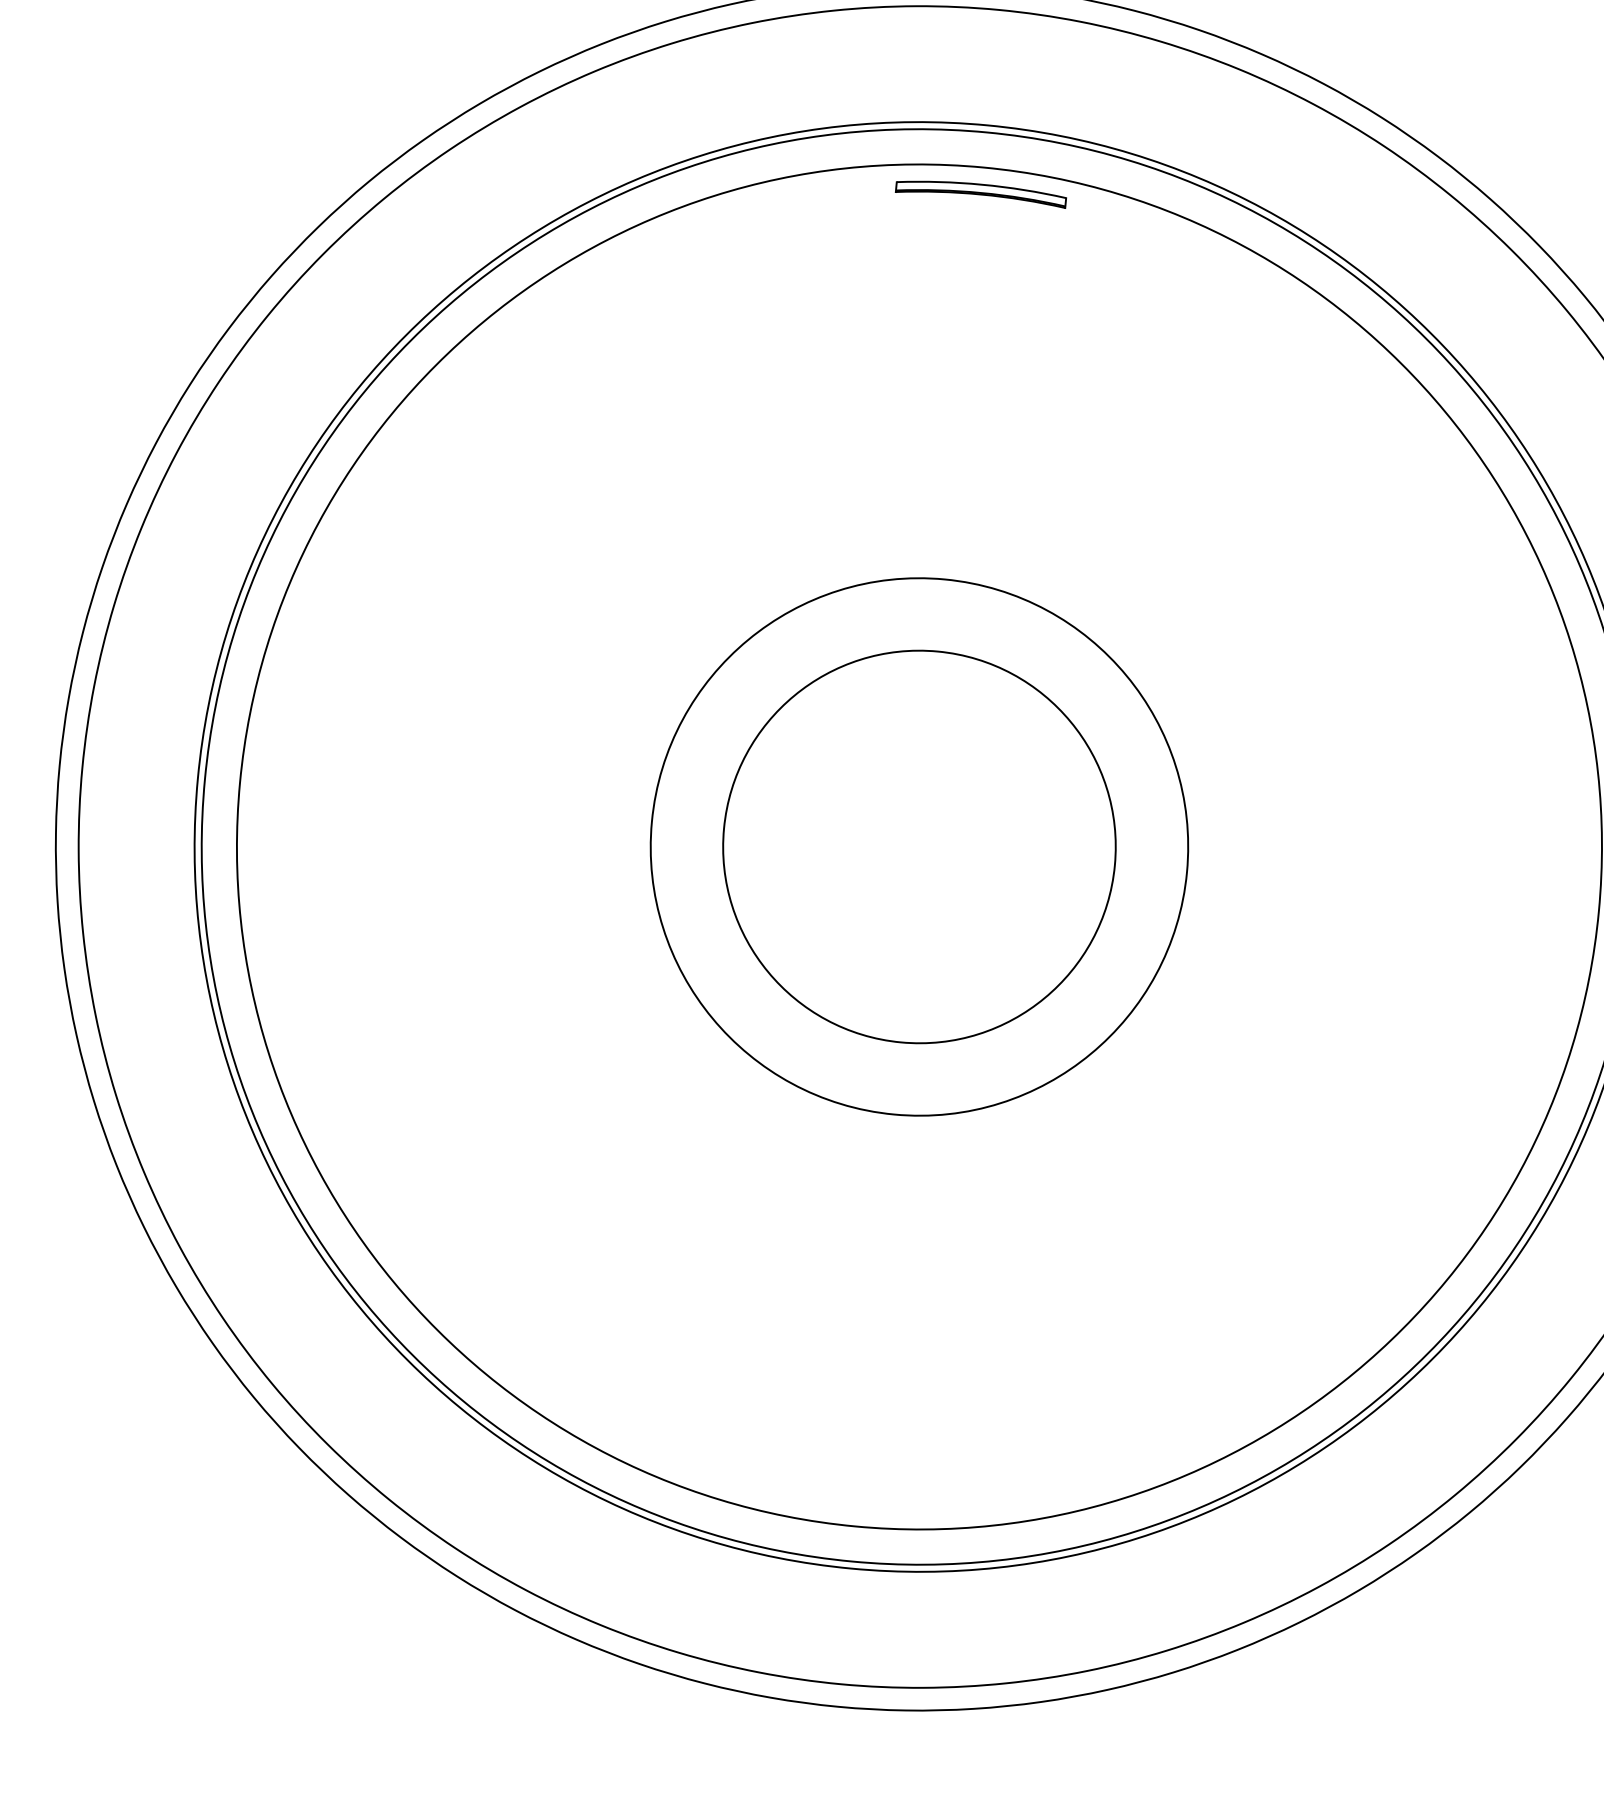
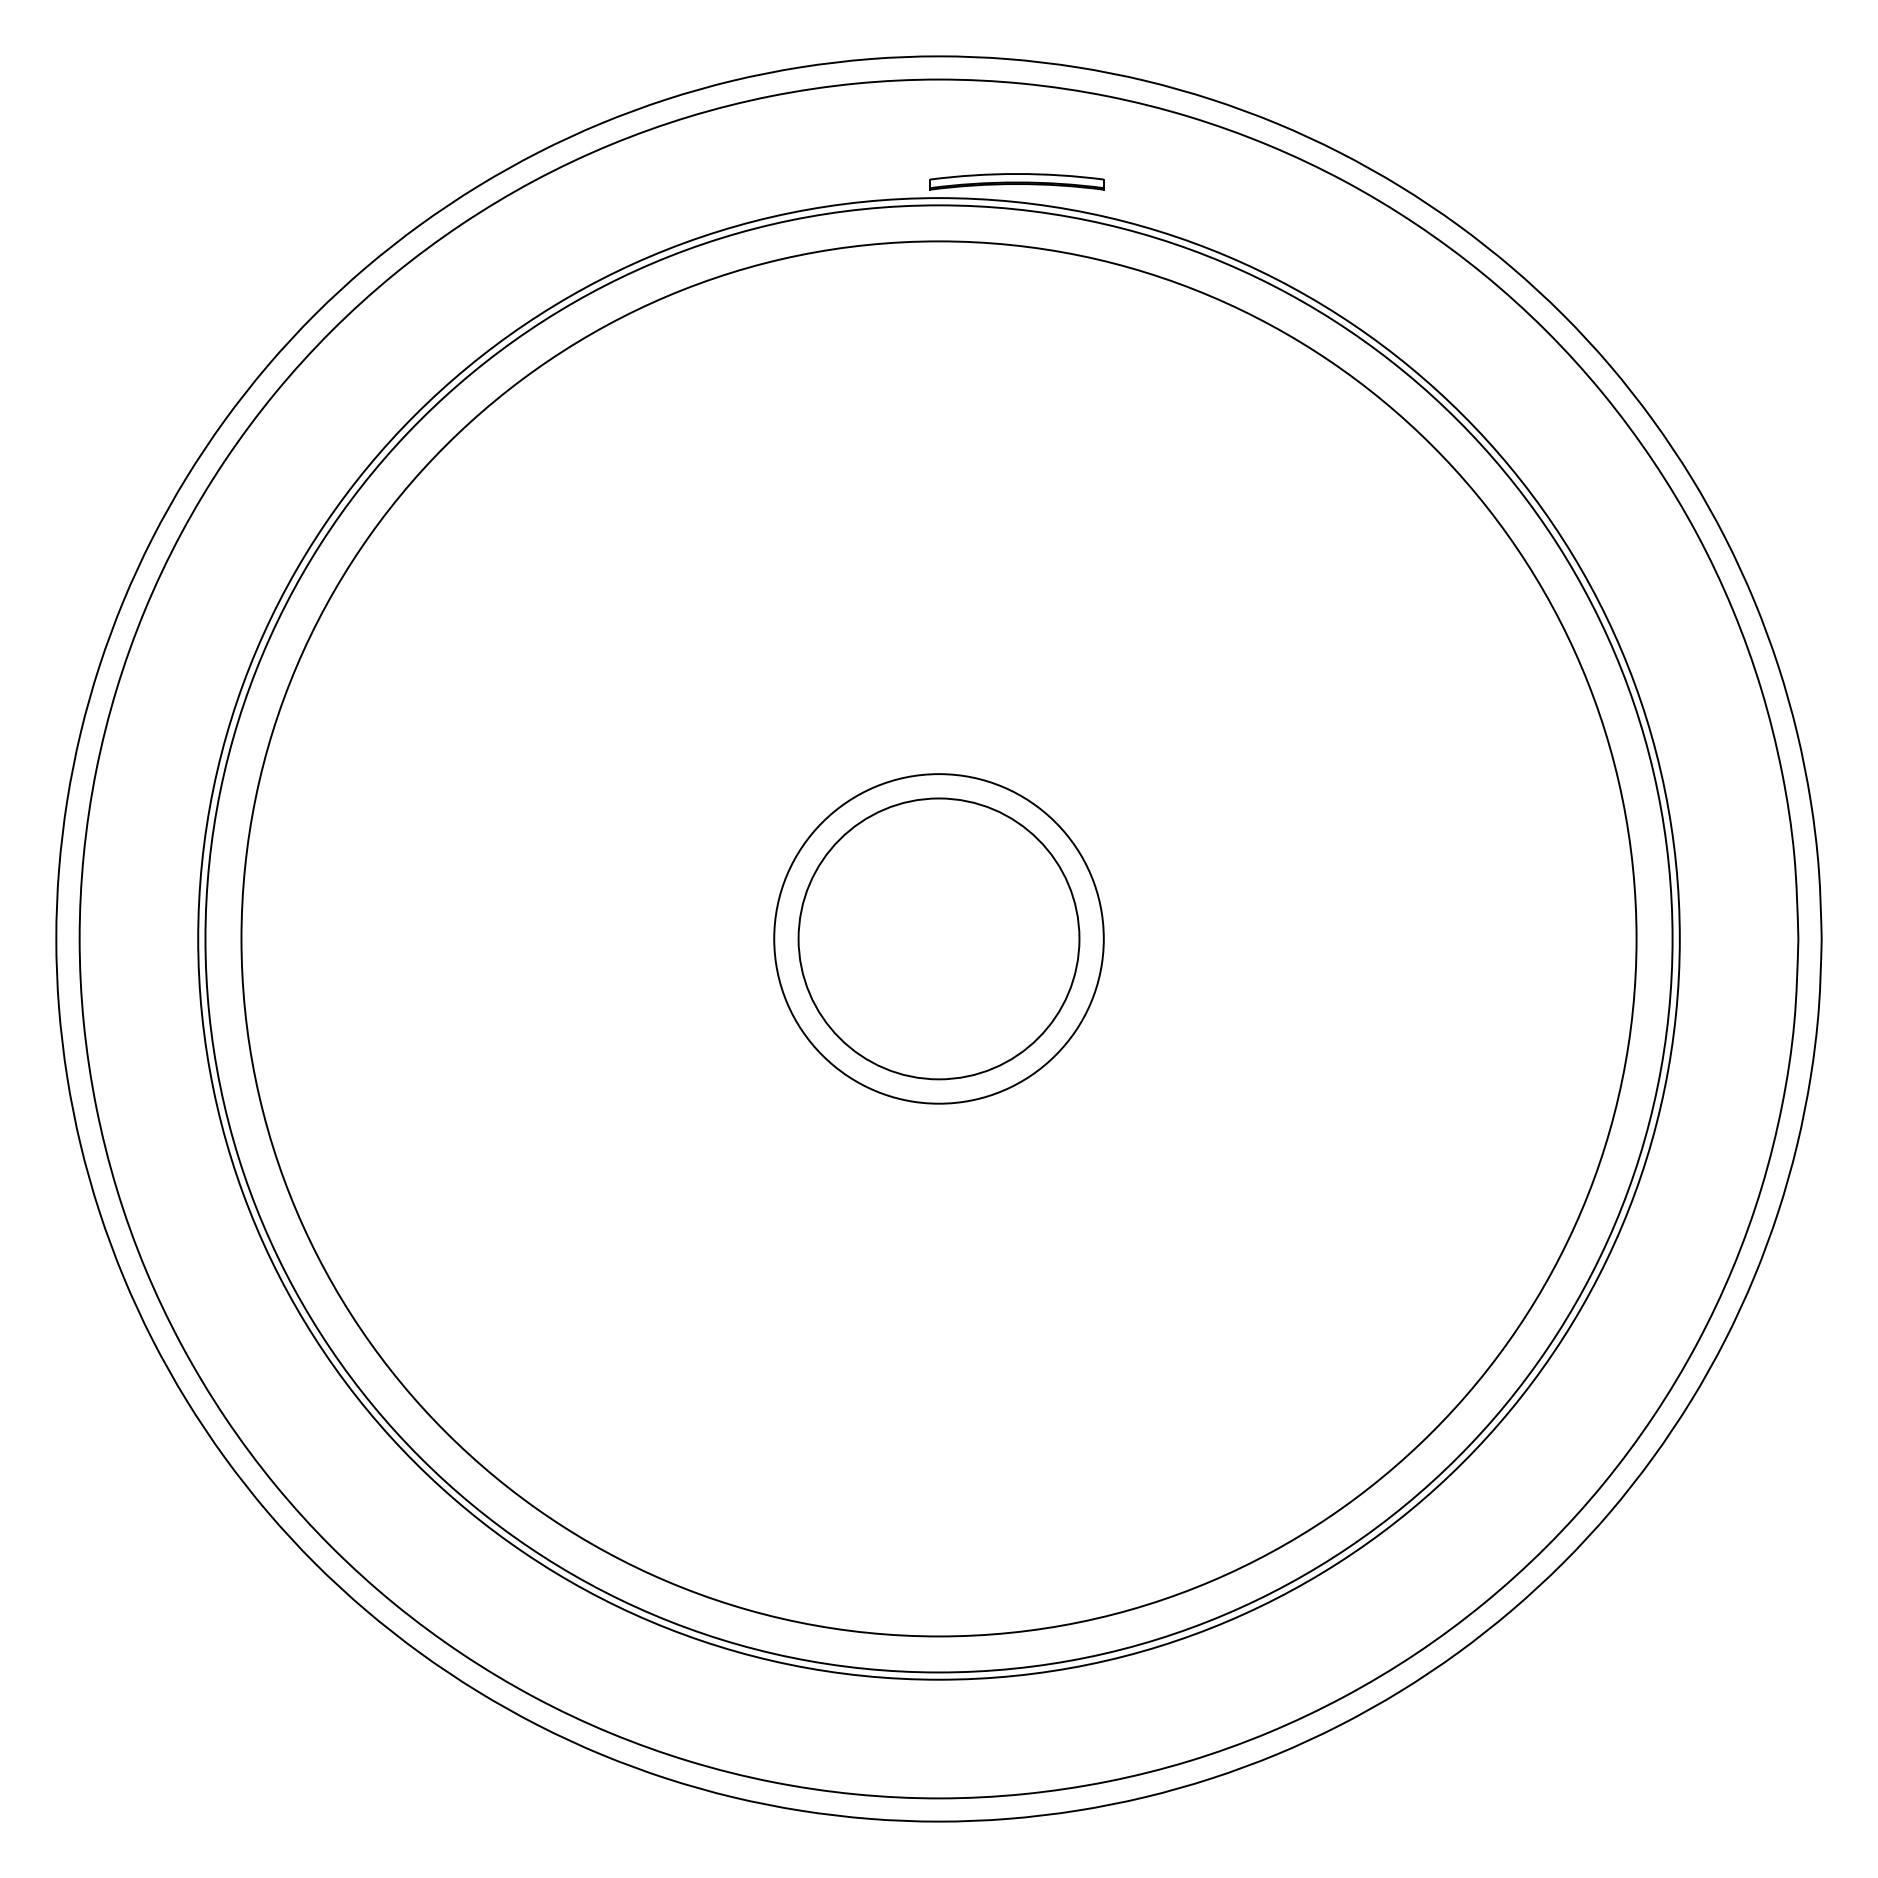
part: (980, 191) -> (1016, 181), moved
circle: (918, 846) -> (938, 938), size x0.6
circle: (918, 846) -> (938, 938), size x0.7

